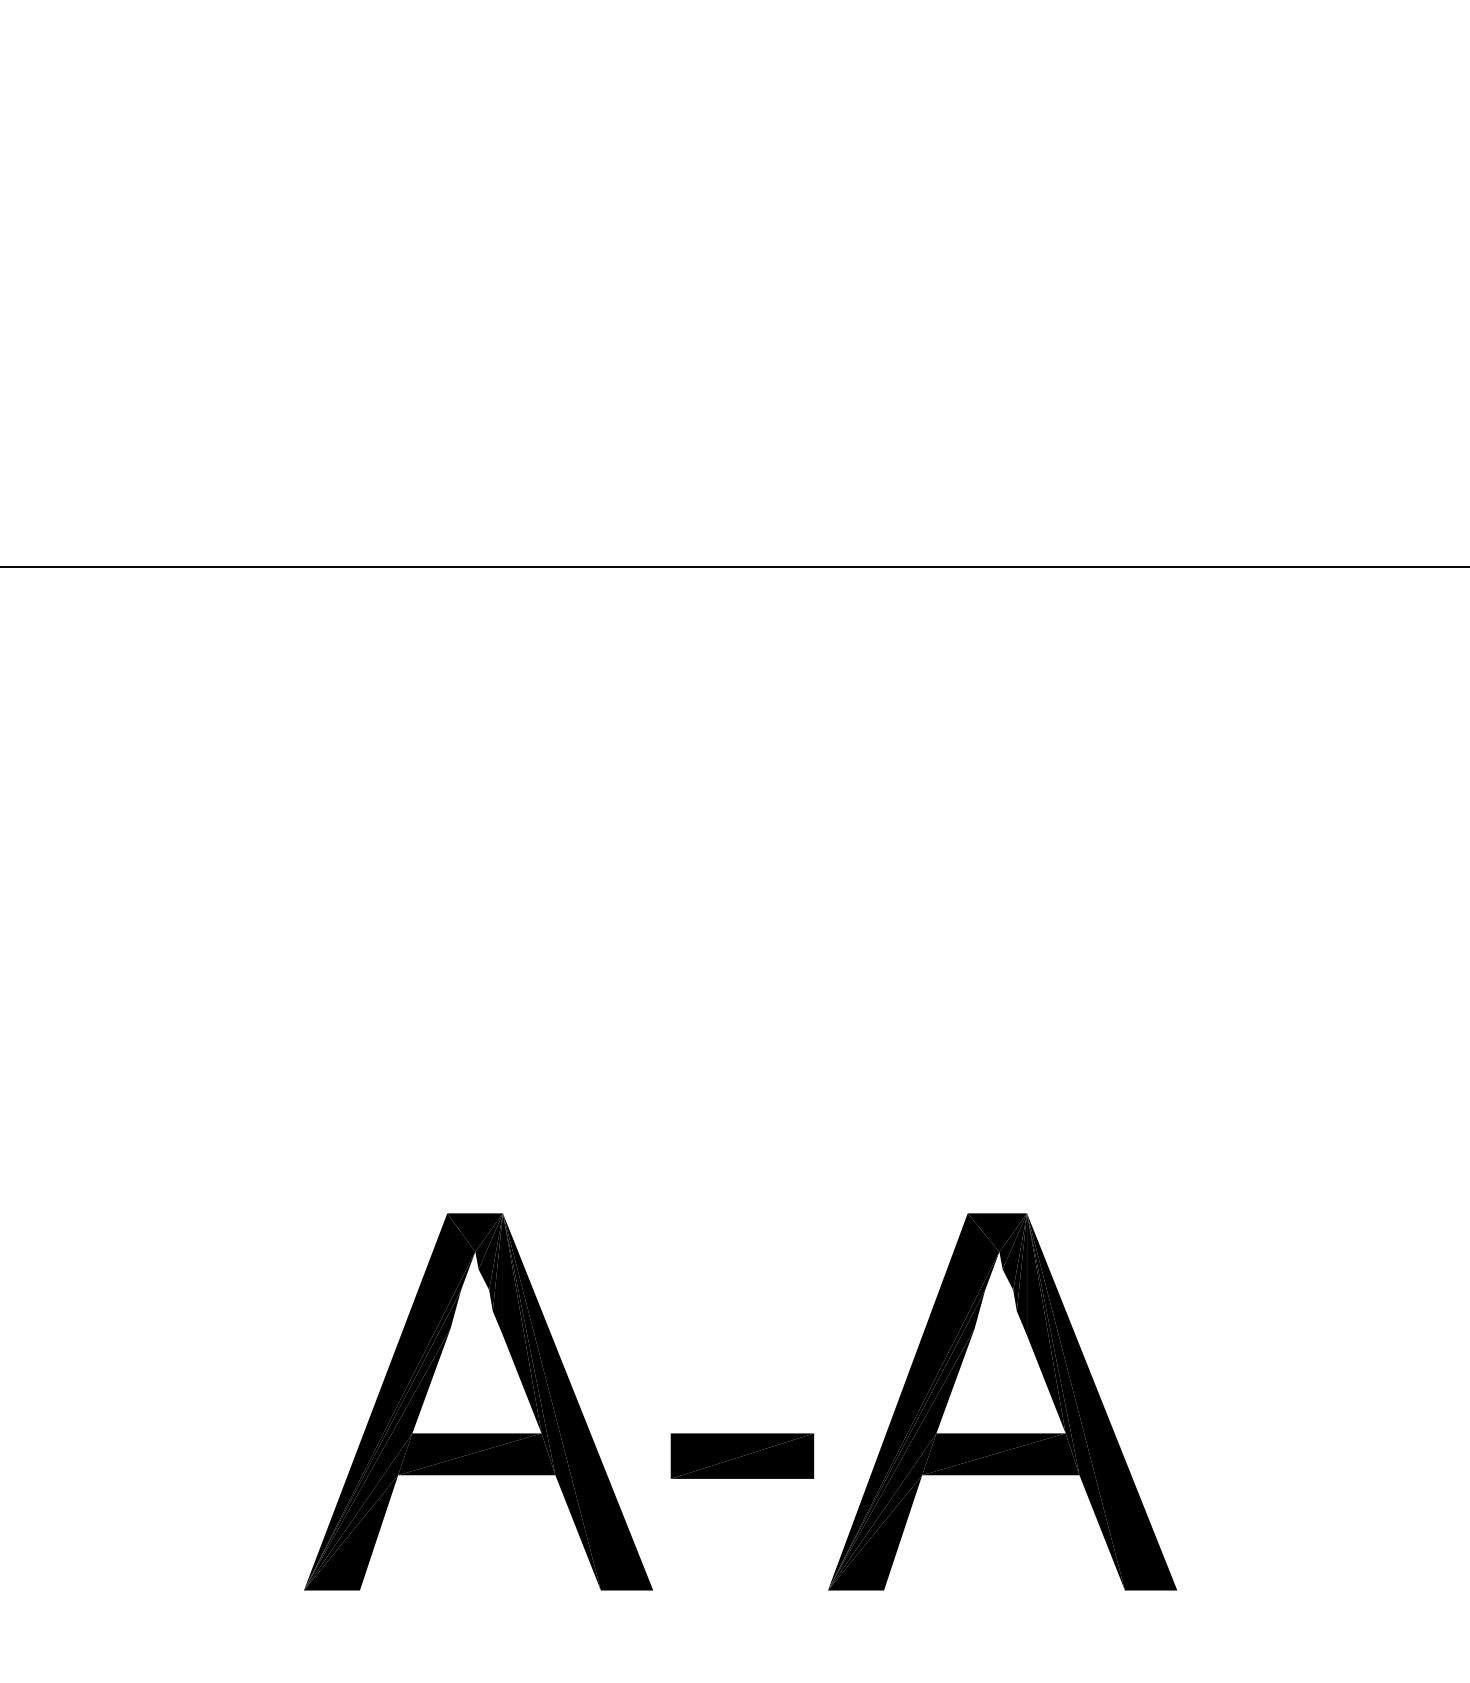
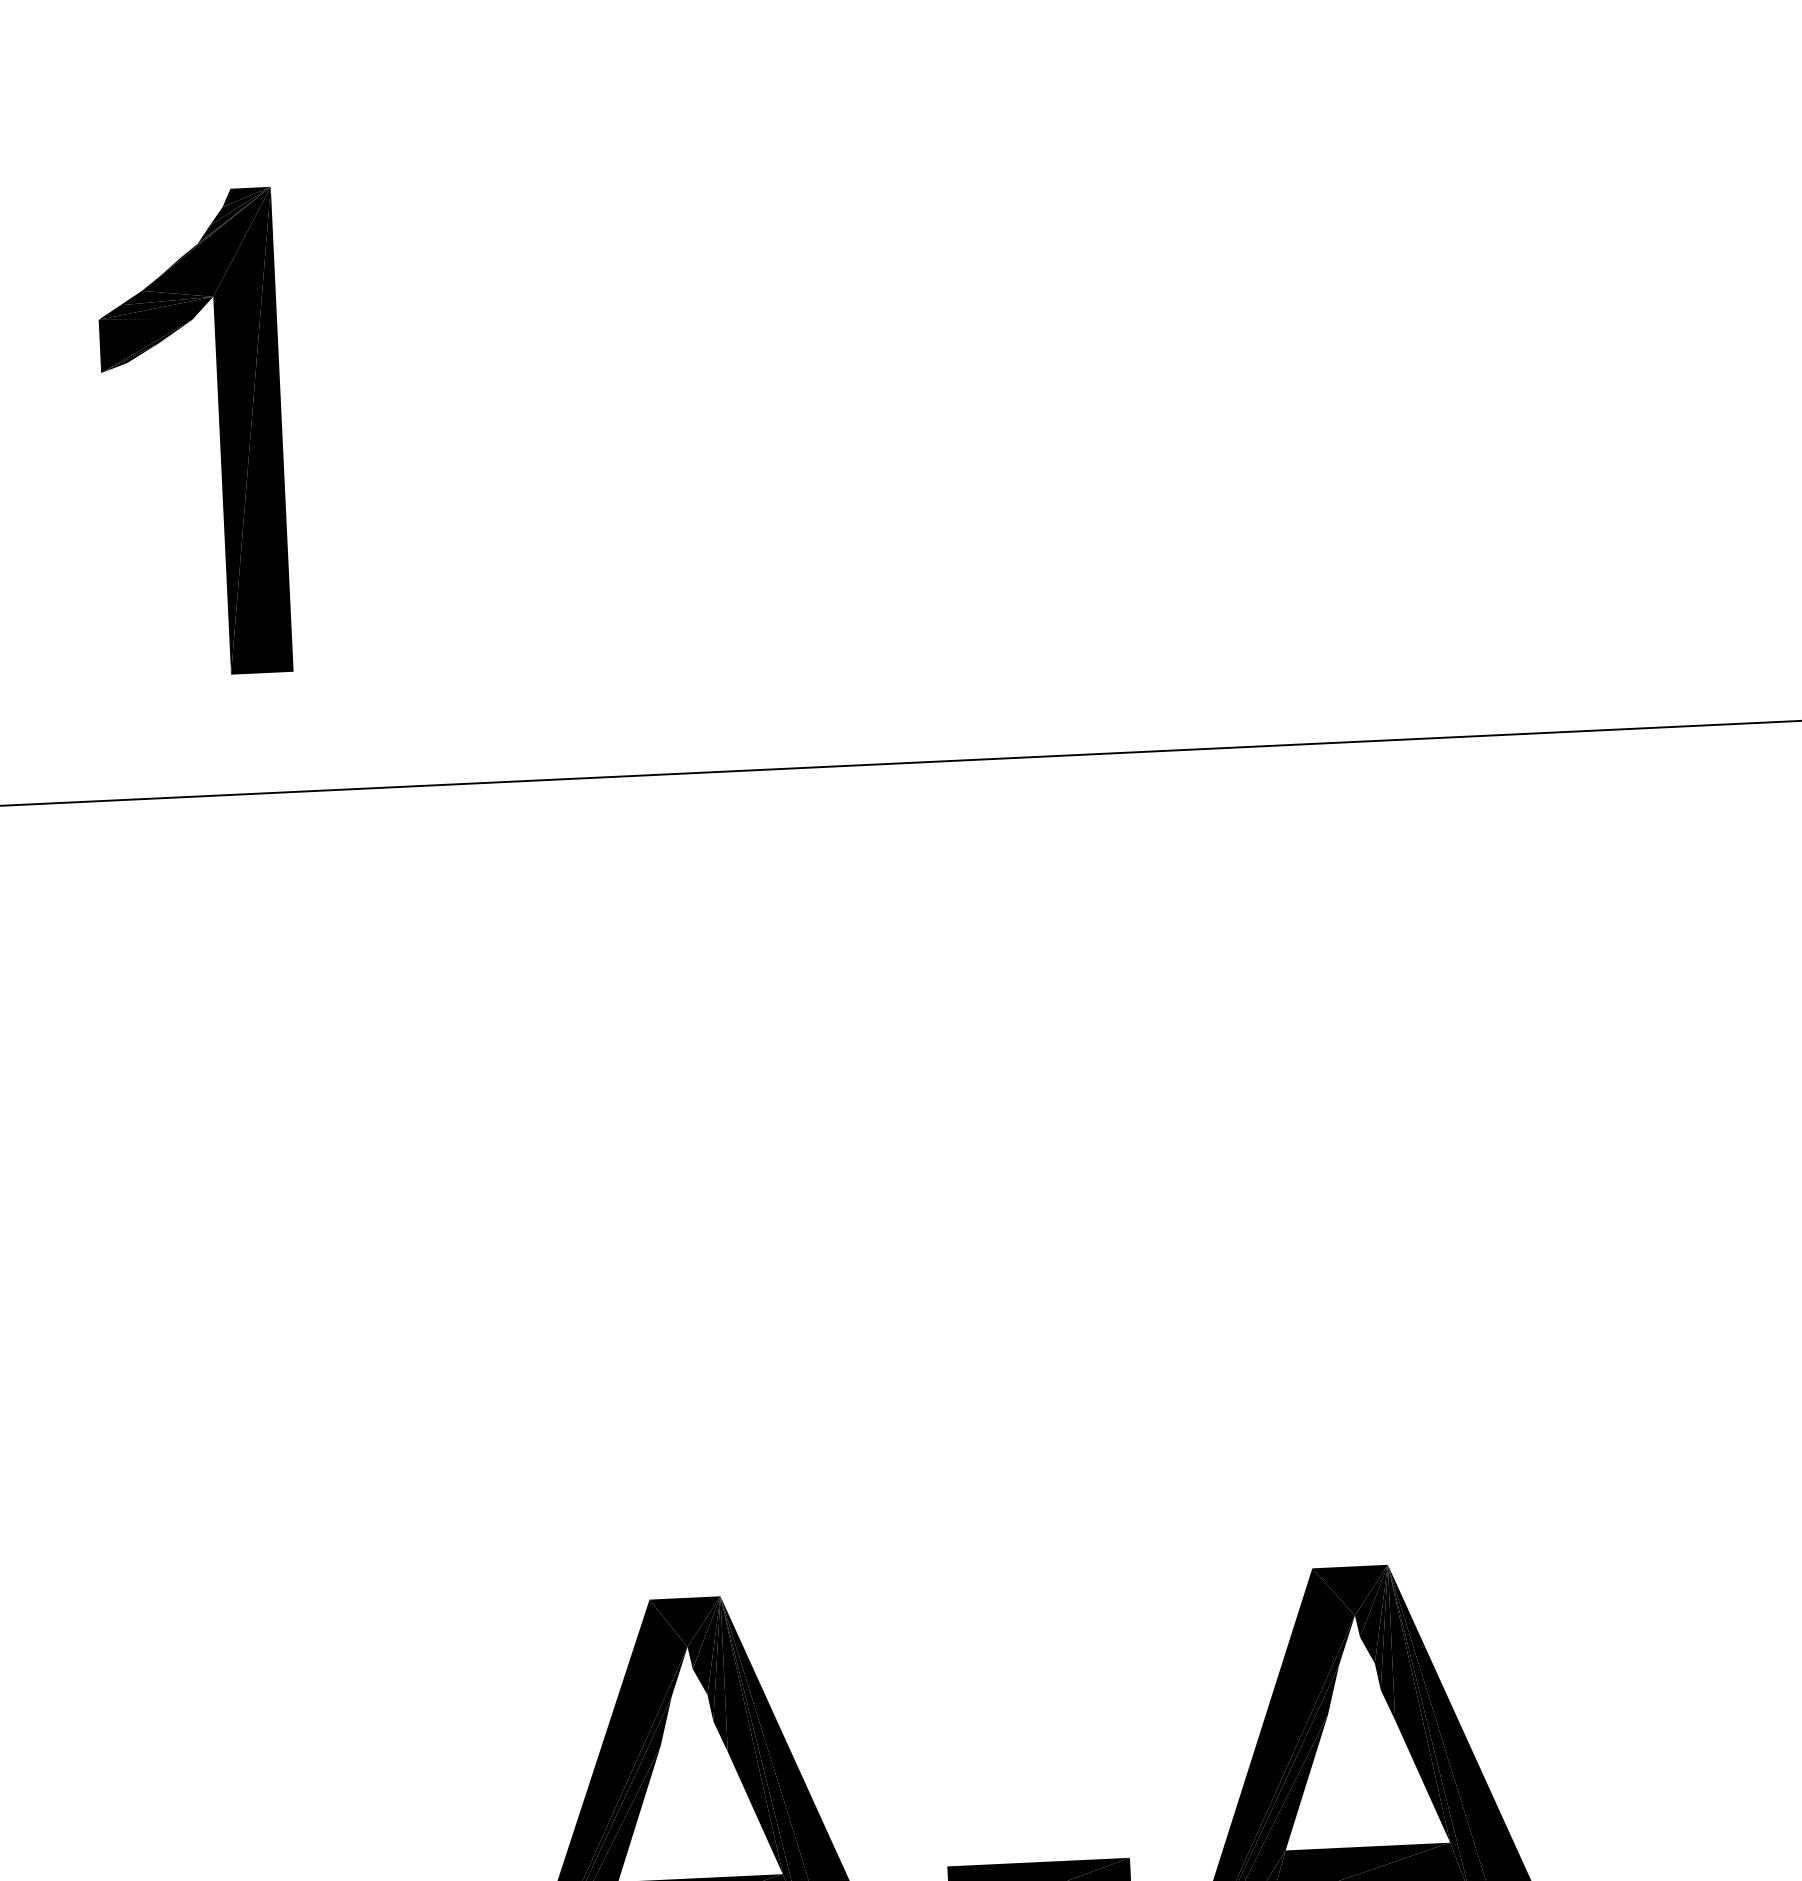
part: (153, 282) -> (219, 431), added

